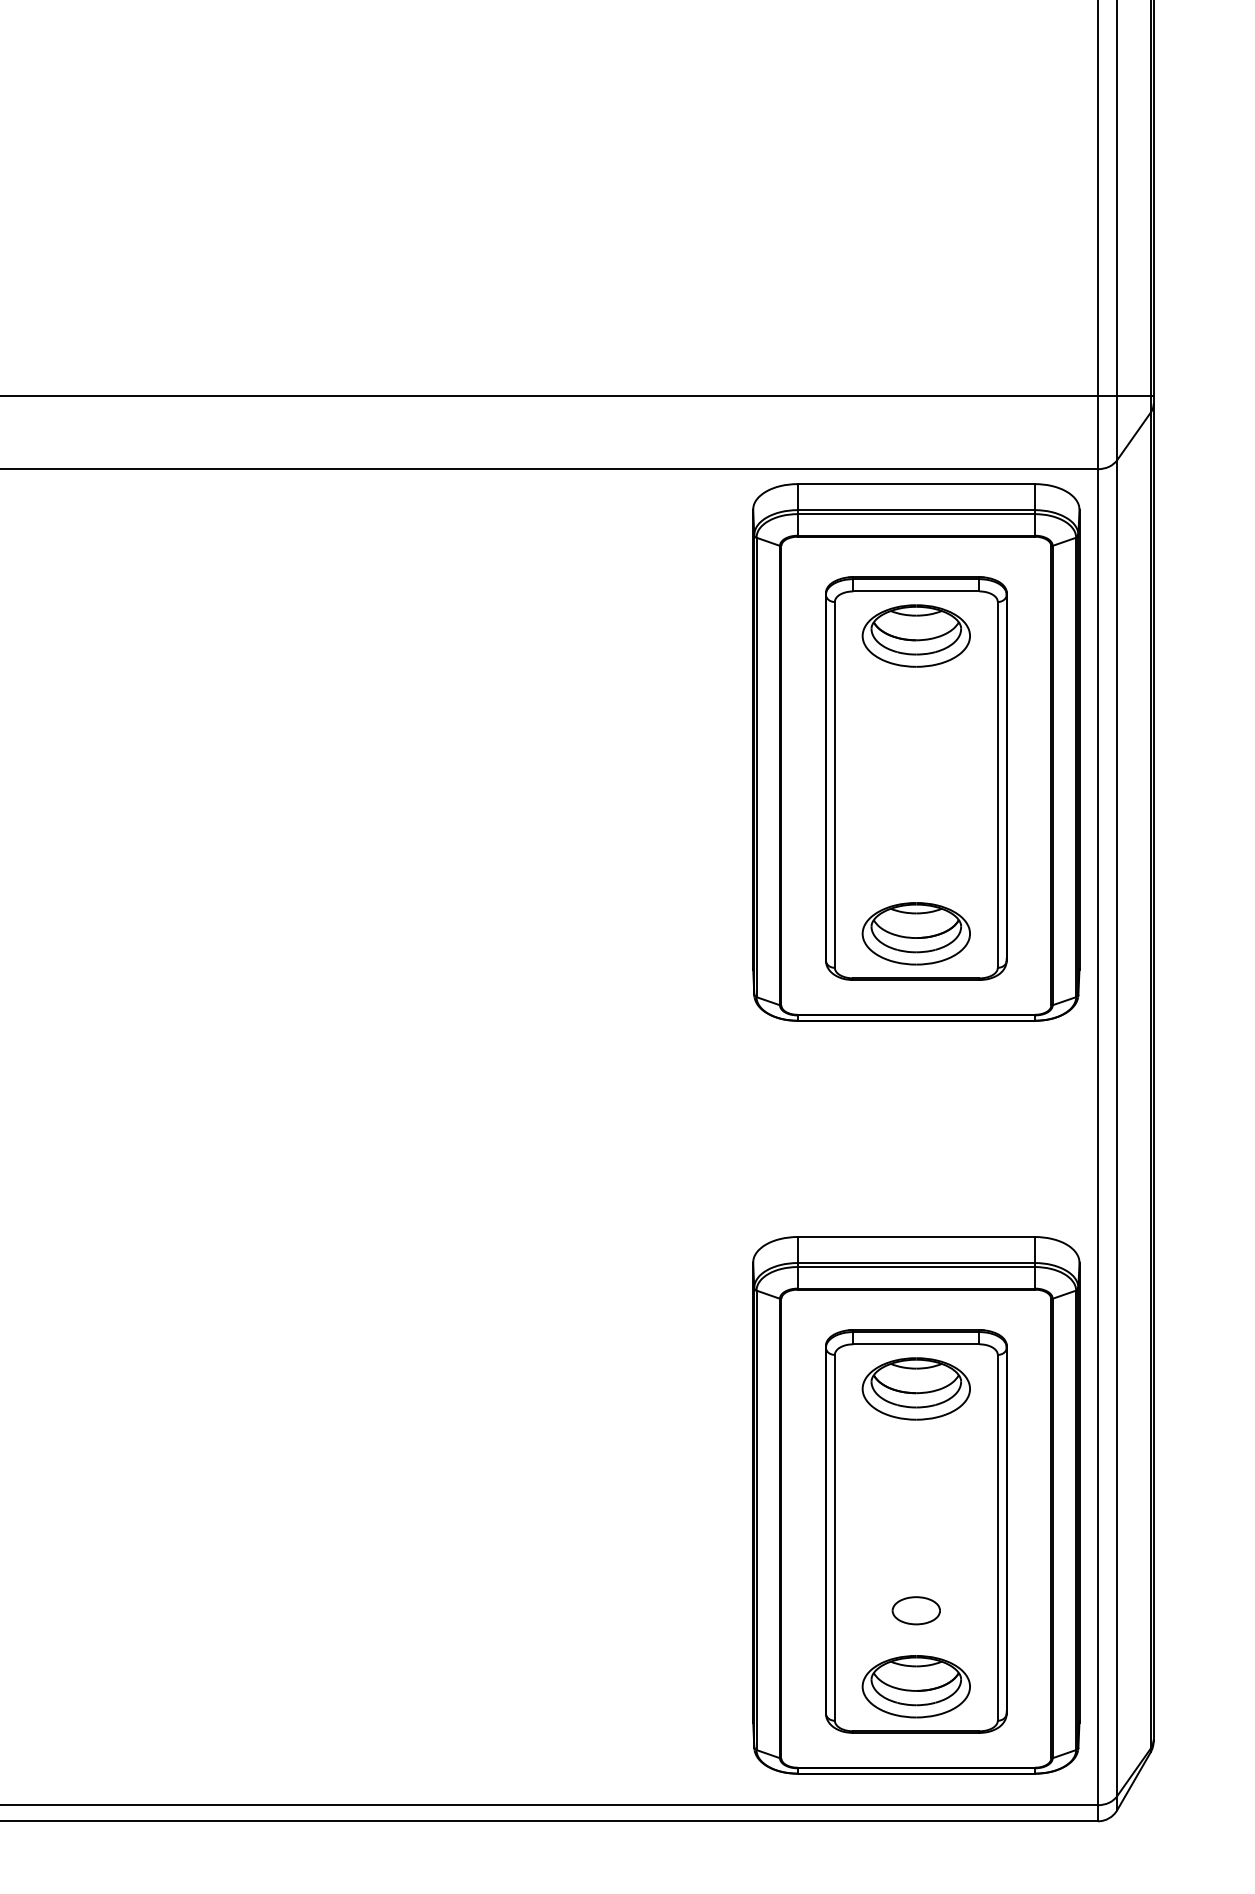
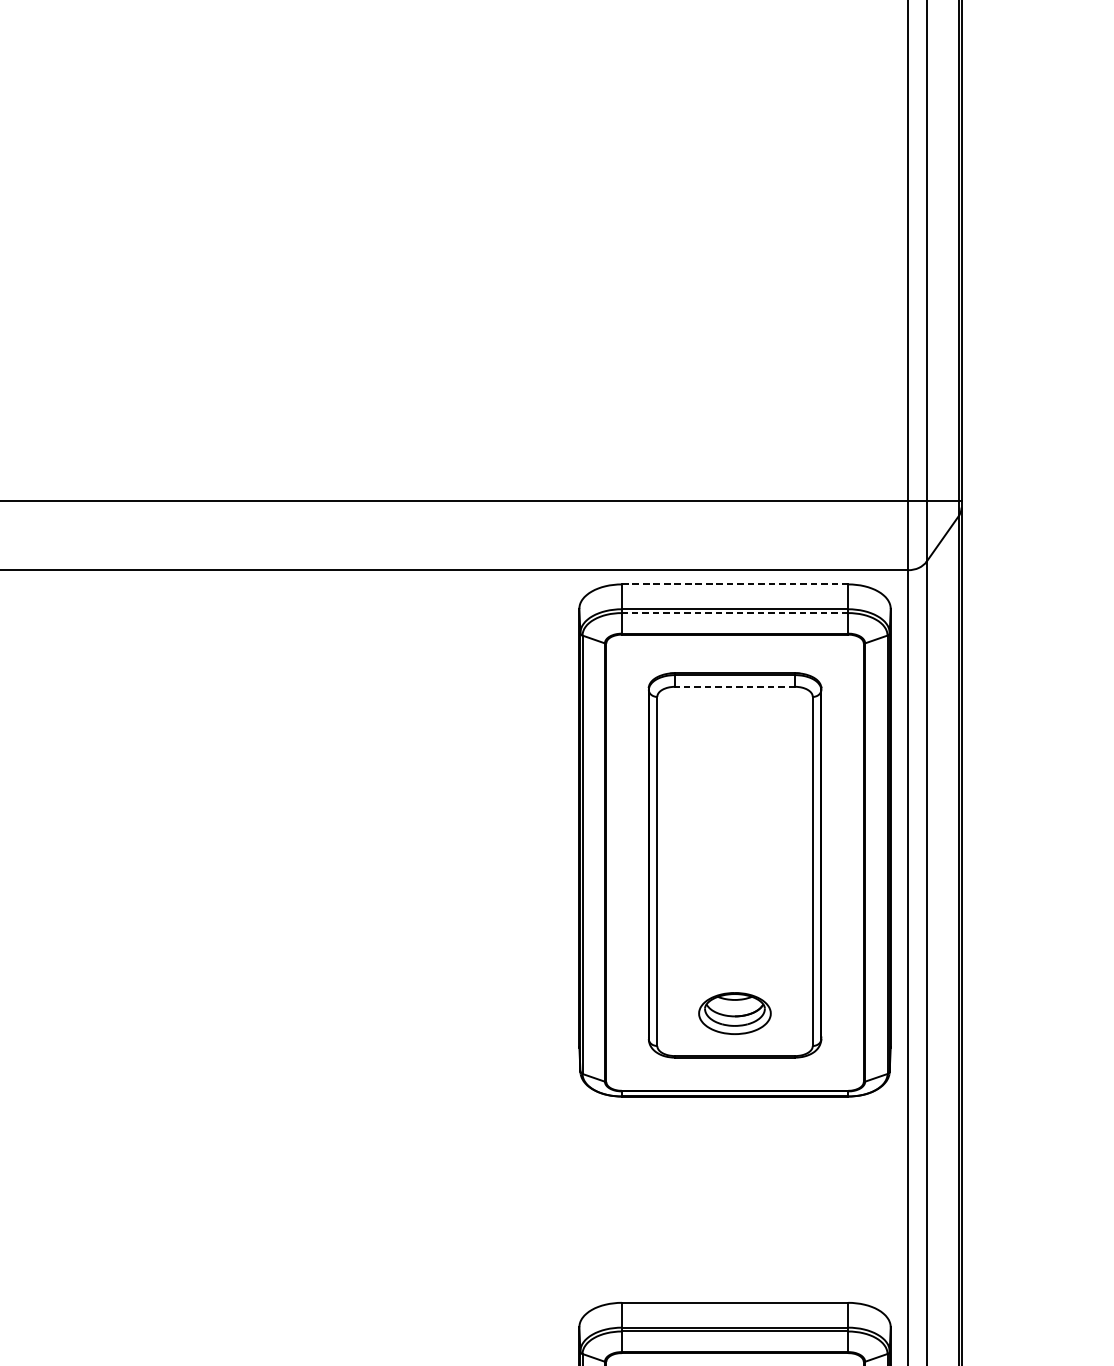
line: (916, 484) -> (735, 584), solid -> dashed
line: (916, 514) -> (735, 613), solid -> dashed
line: (915, 591) -> (734, 686), solid -> dashed
part: (915, 635) -> (734, 728), removed
part: (915, 933) -> (734, 1013), size x0.7

